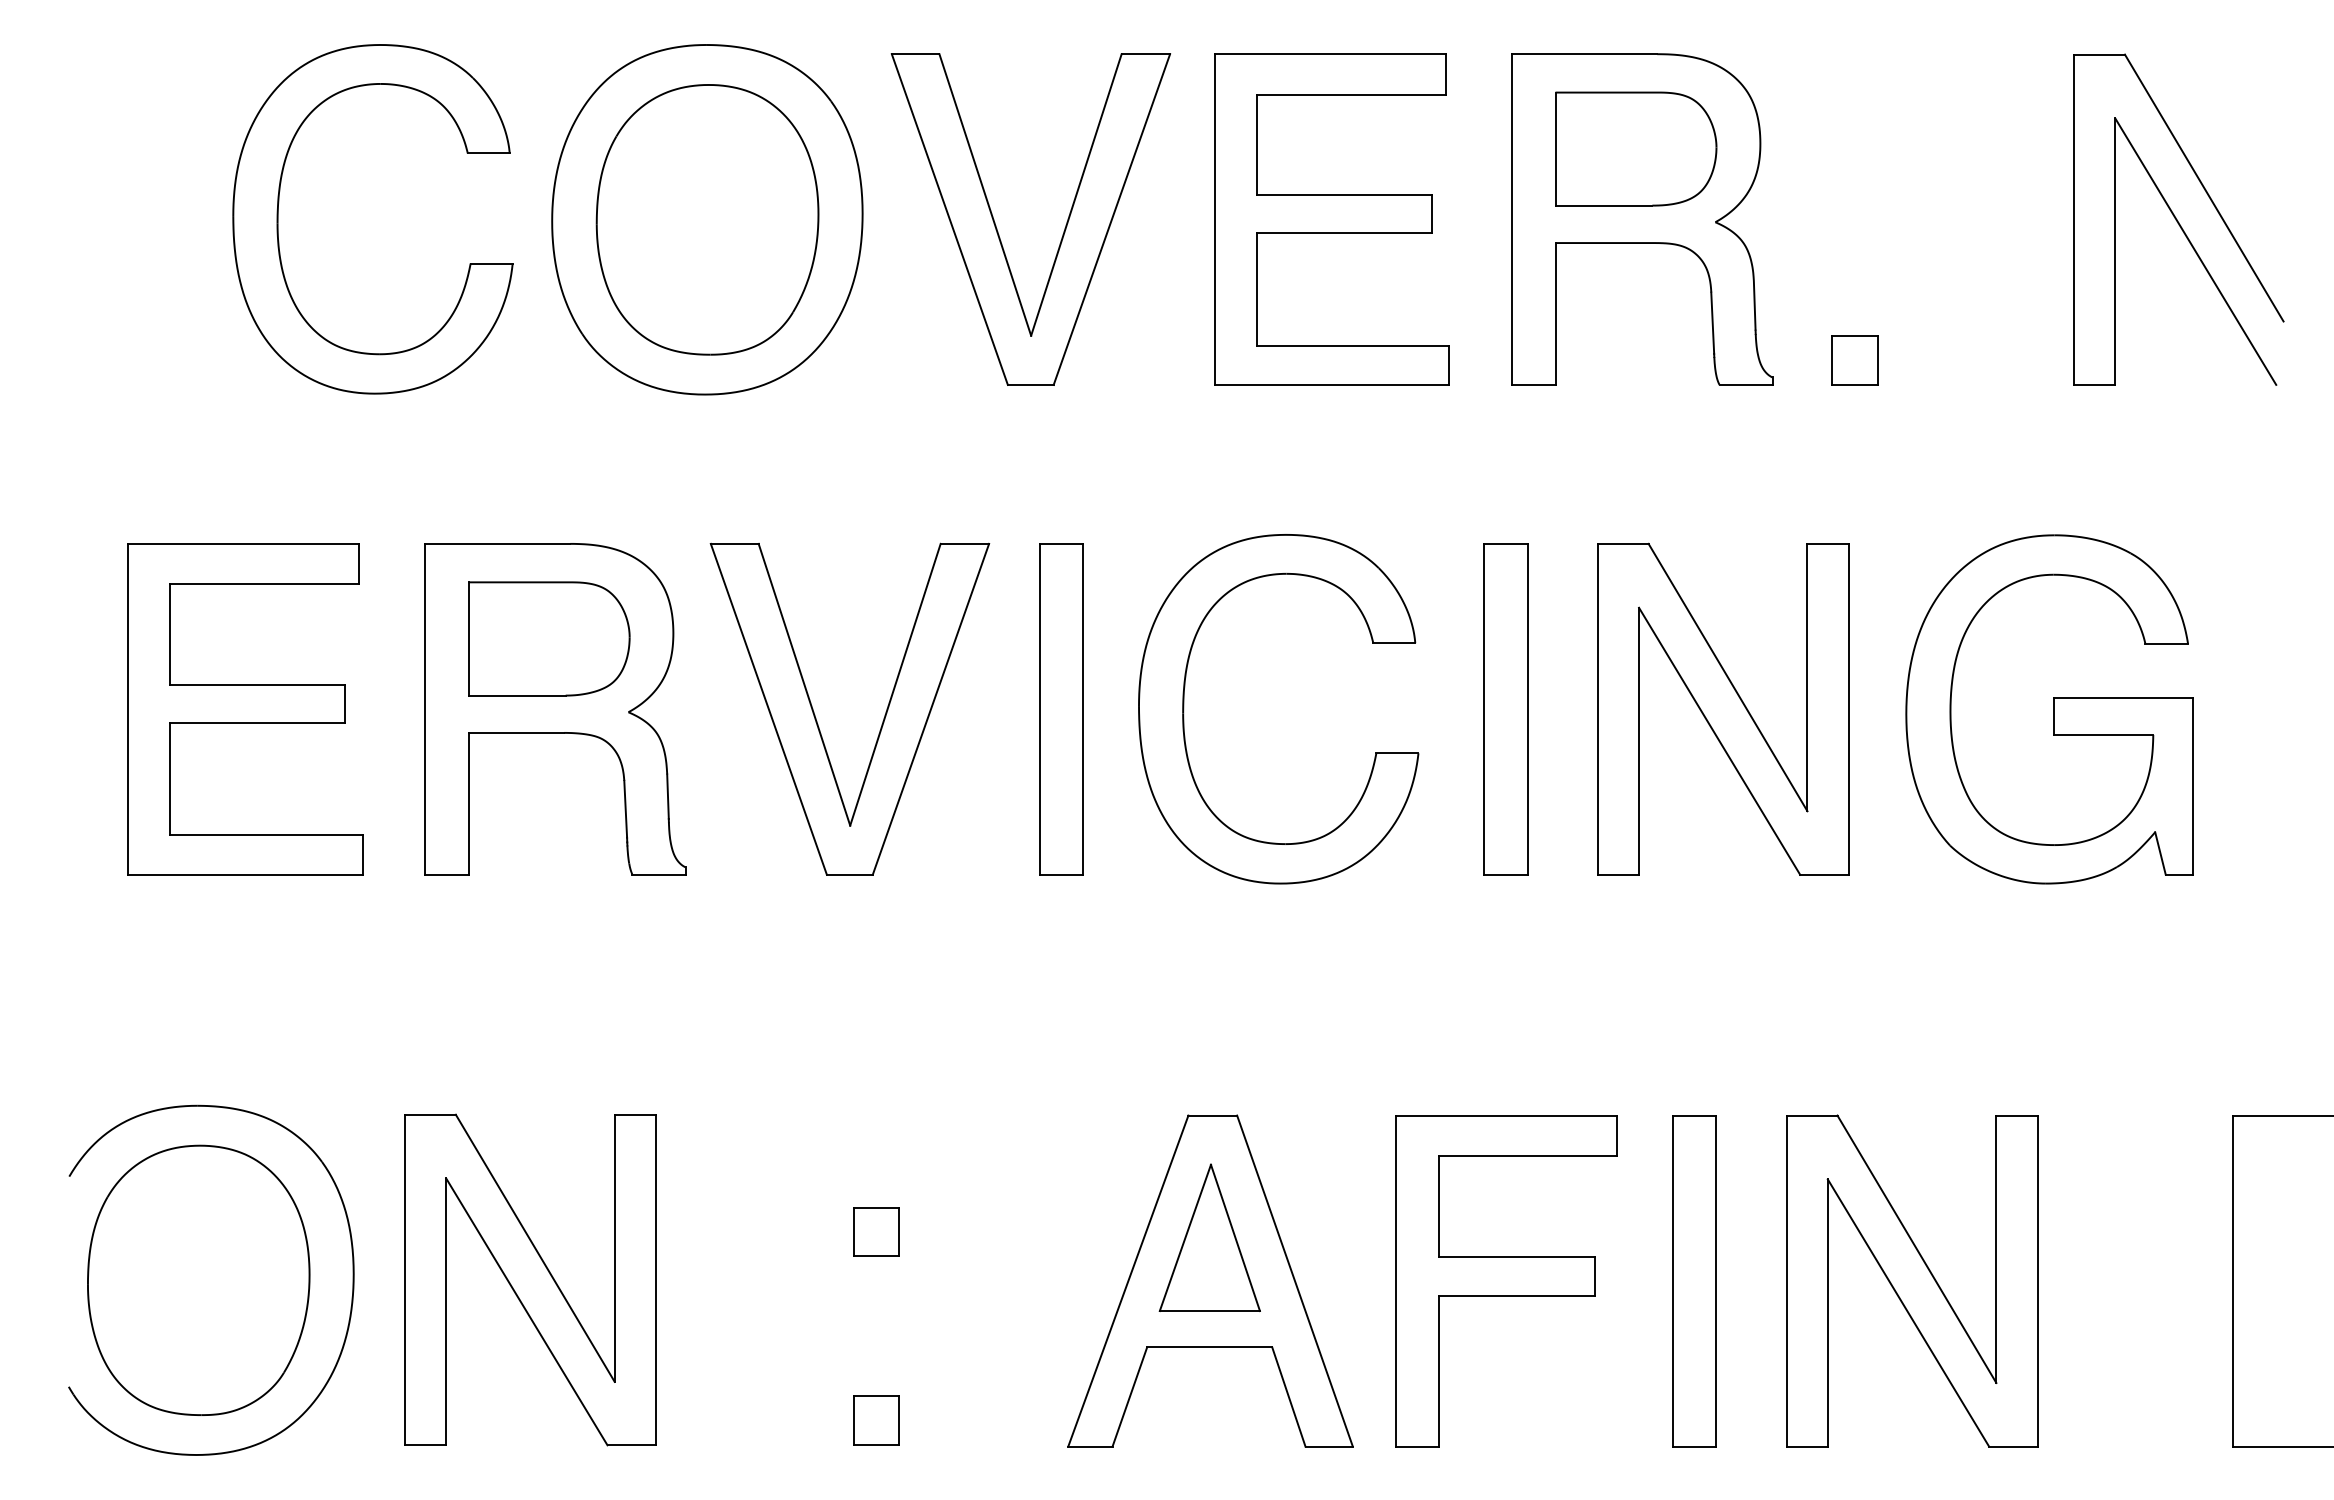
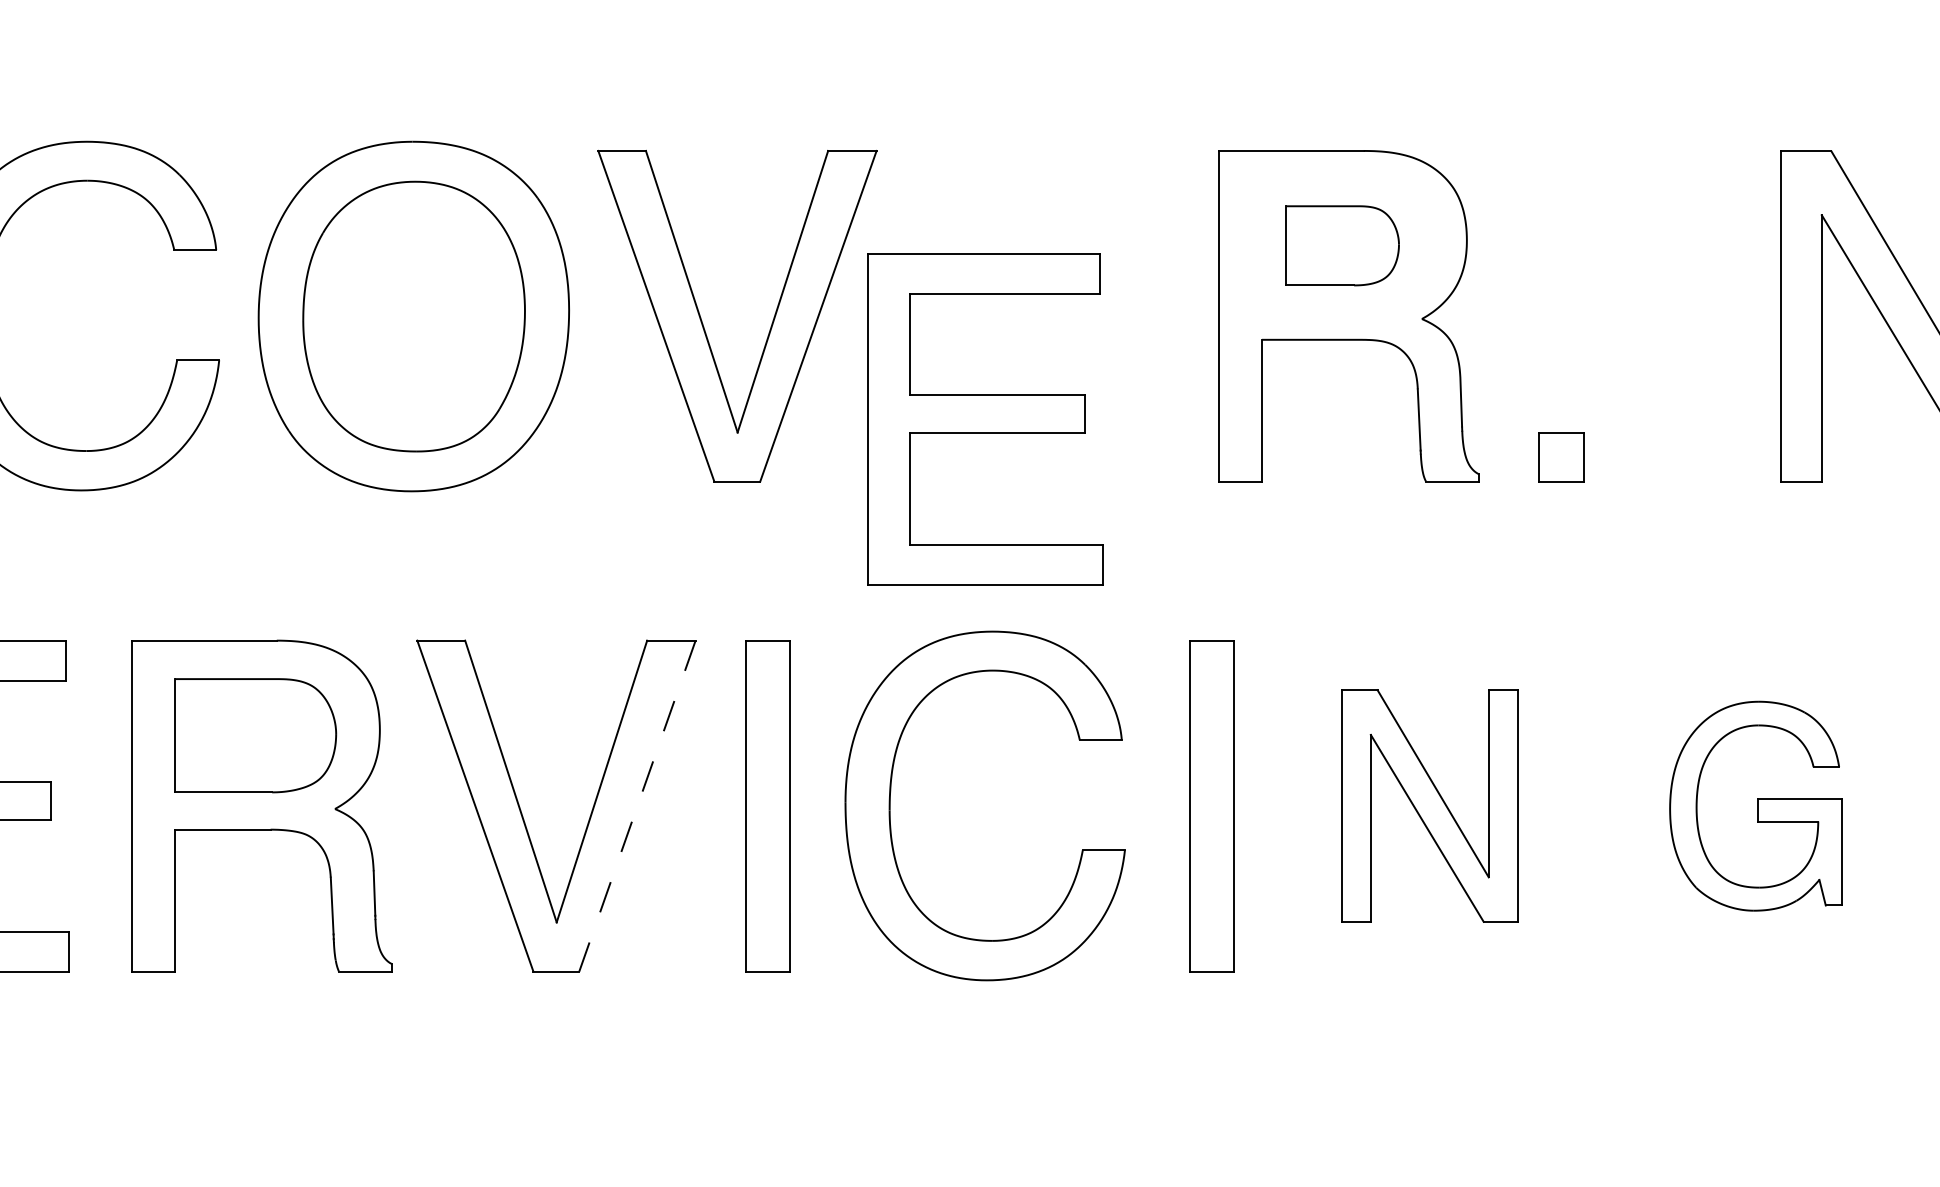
part: (1636, 148) -> (1343, 245), size x0.7
part: (1331, 219) -> (985, 419), moved
part: (1723, 708) -> (1430, 805), size x0.7
line: (930, 709) -> (637, 806), solid -> dashed
part: (2049, 709) -> (1756, 806), size x0.6

